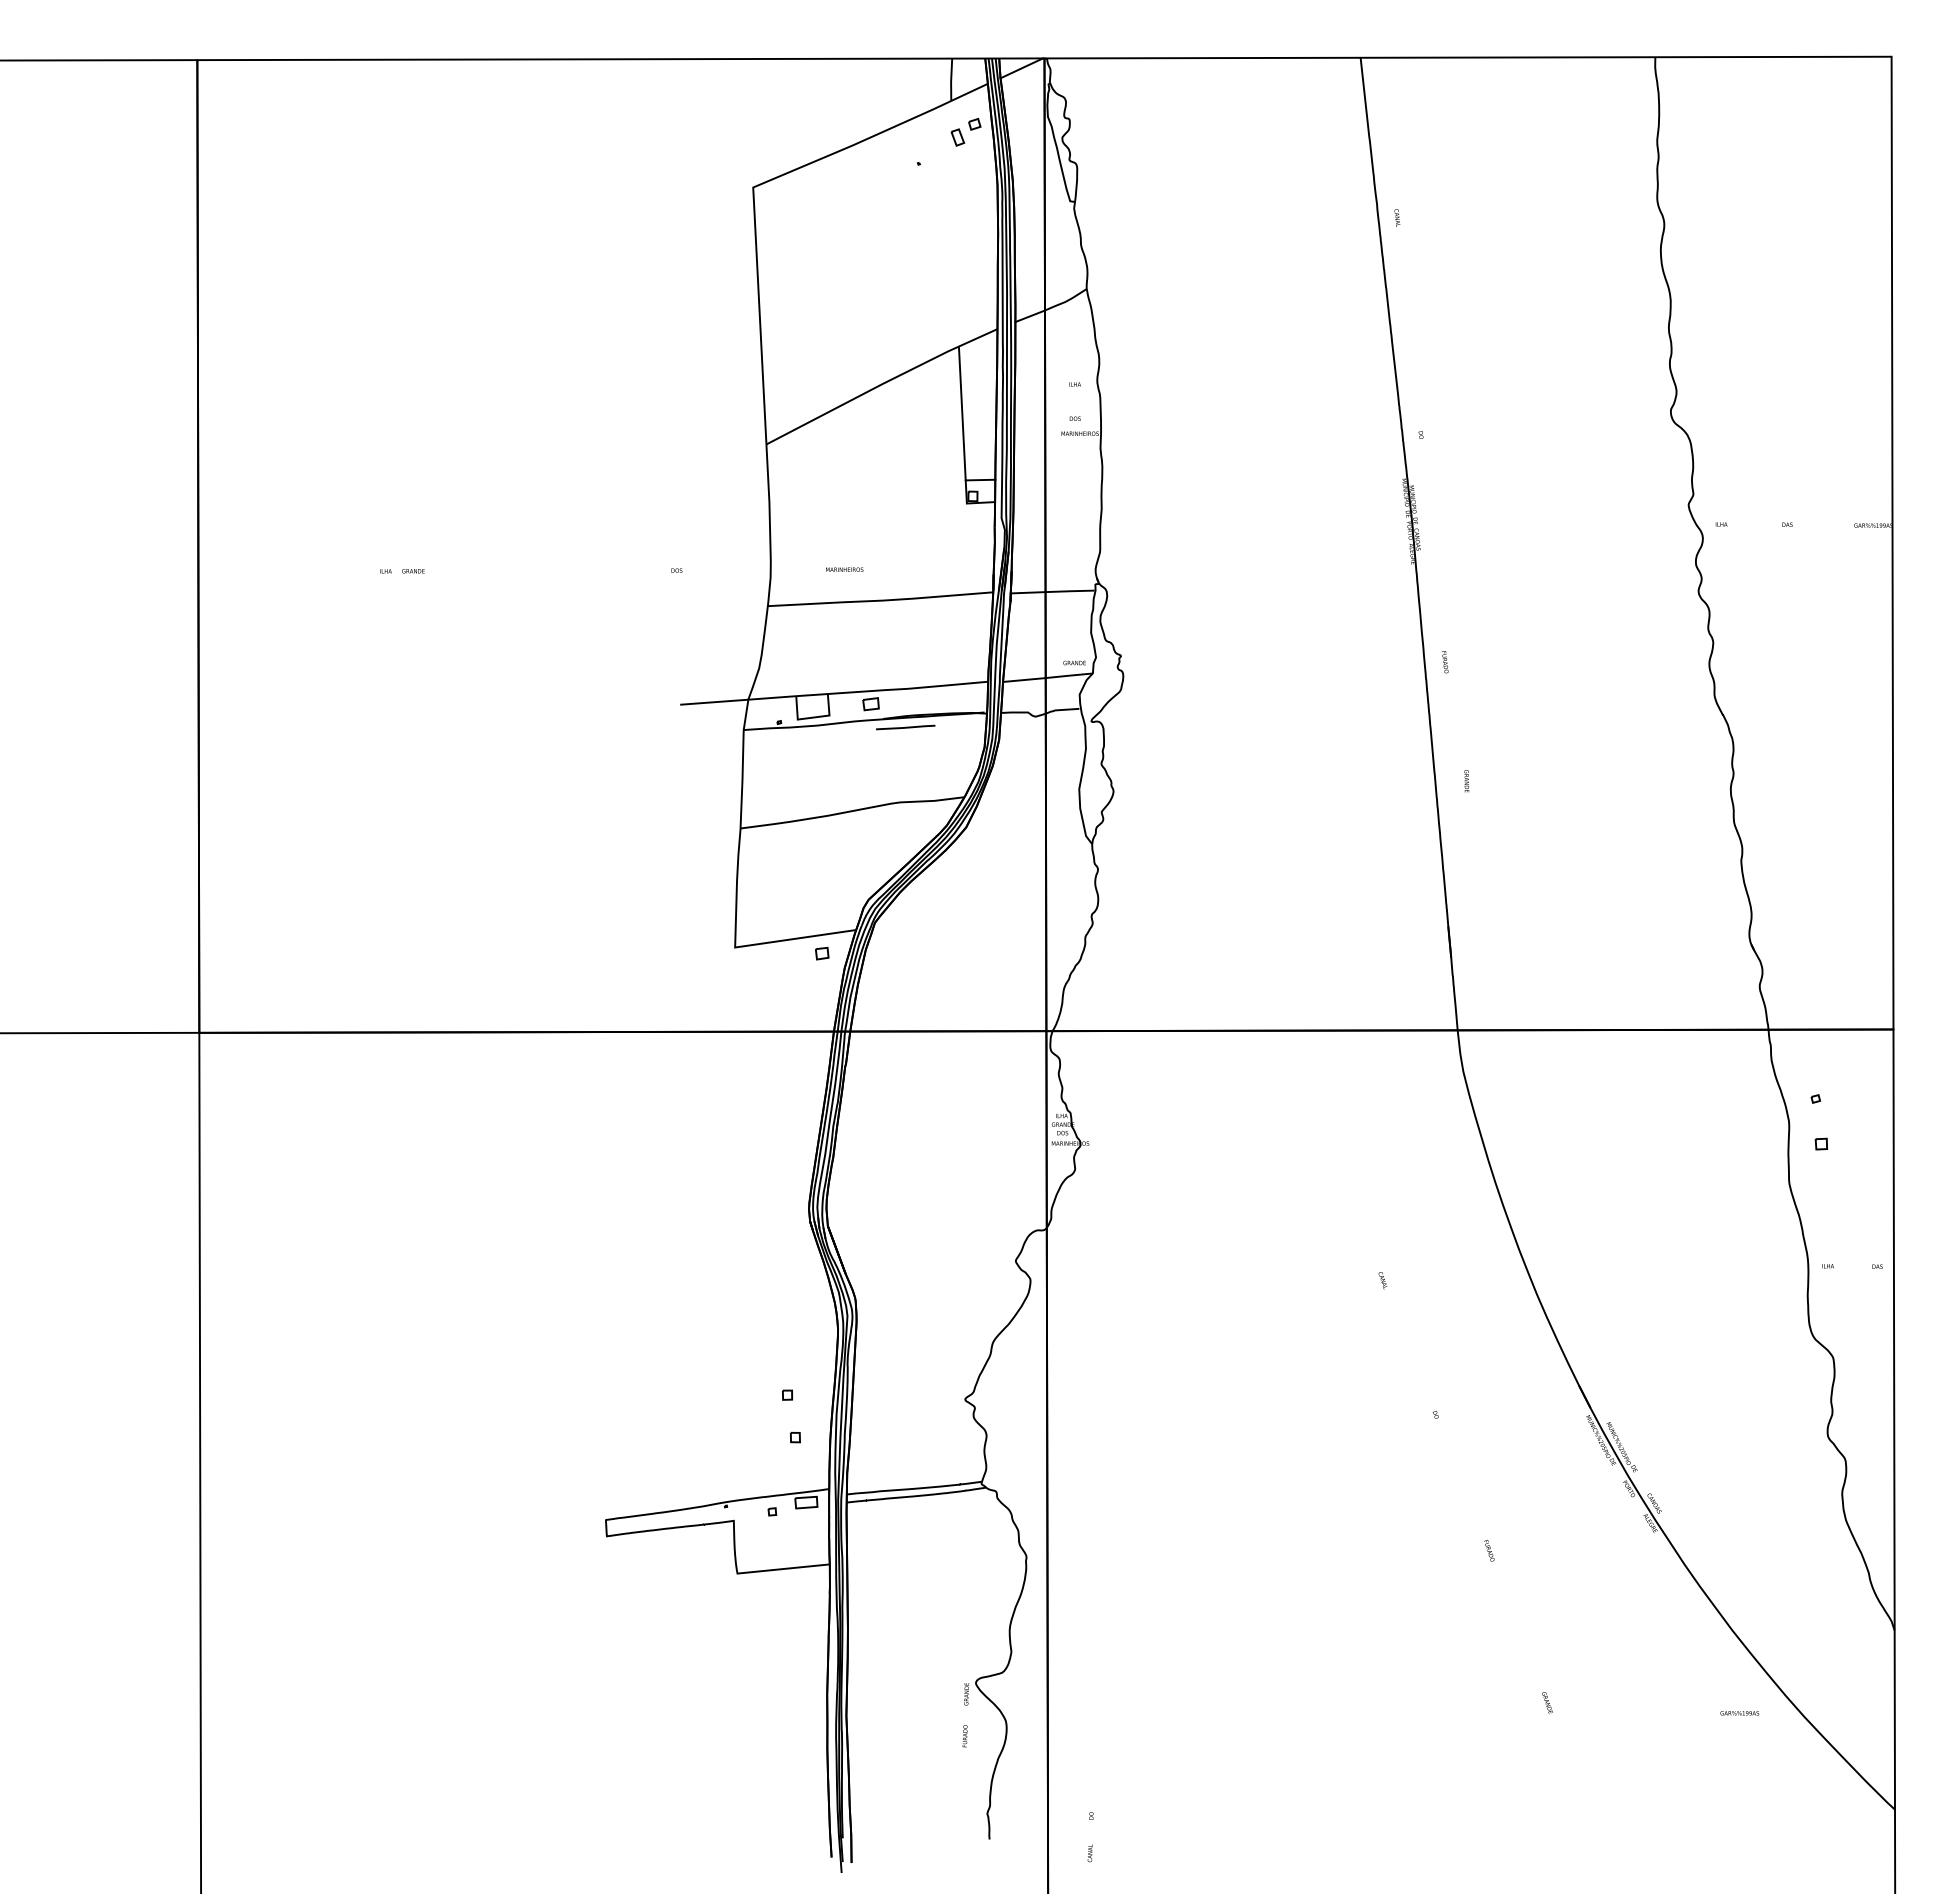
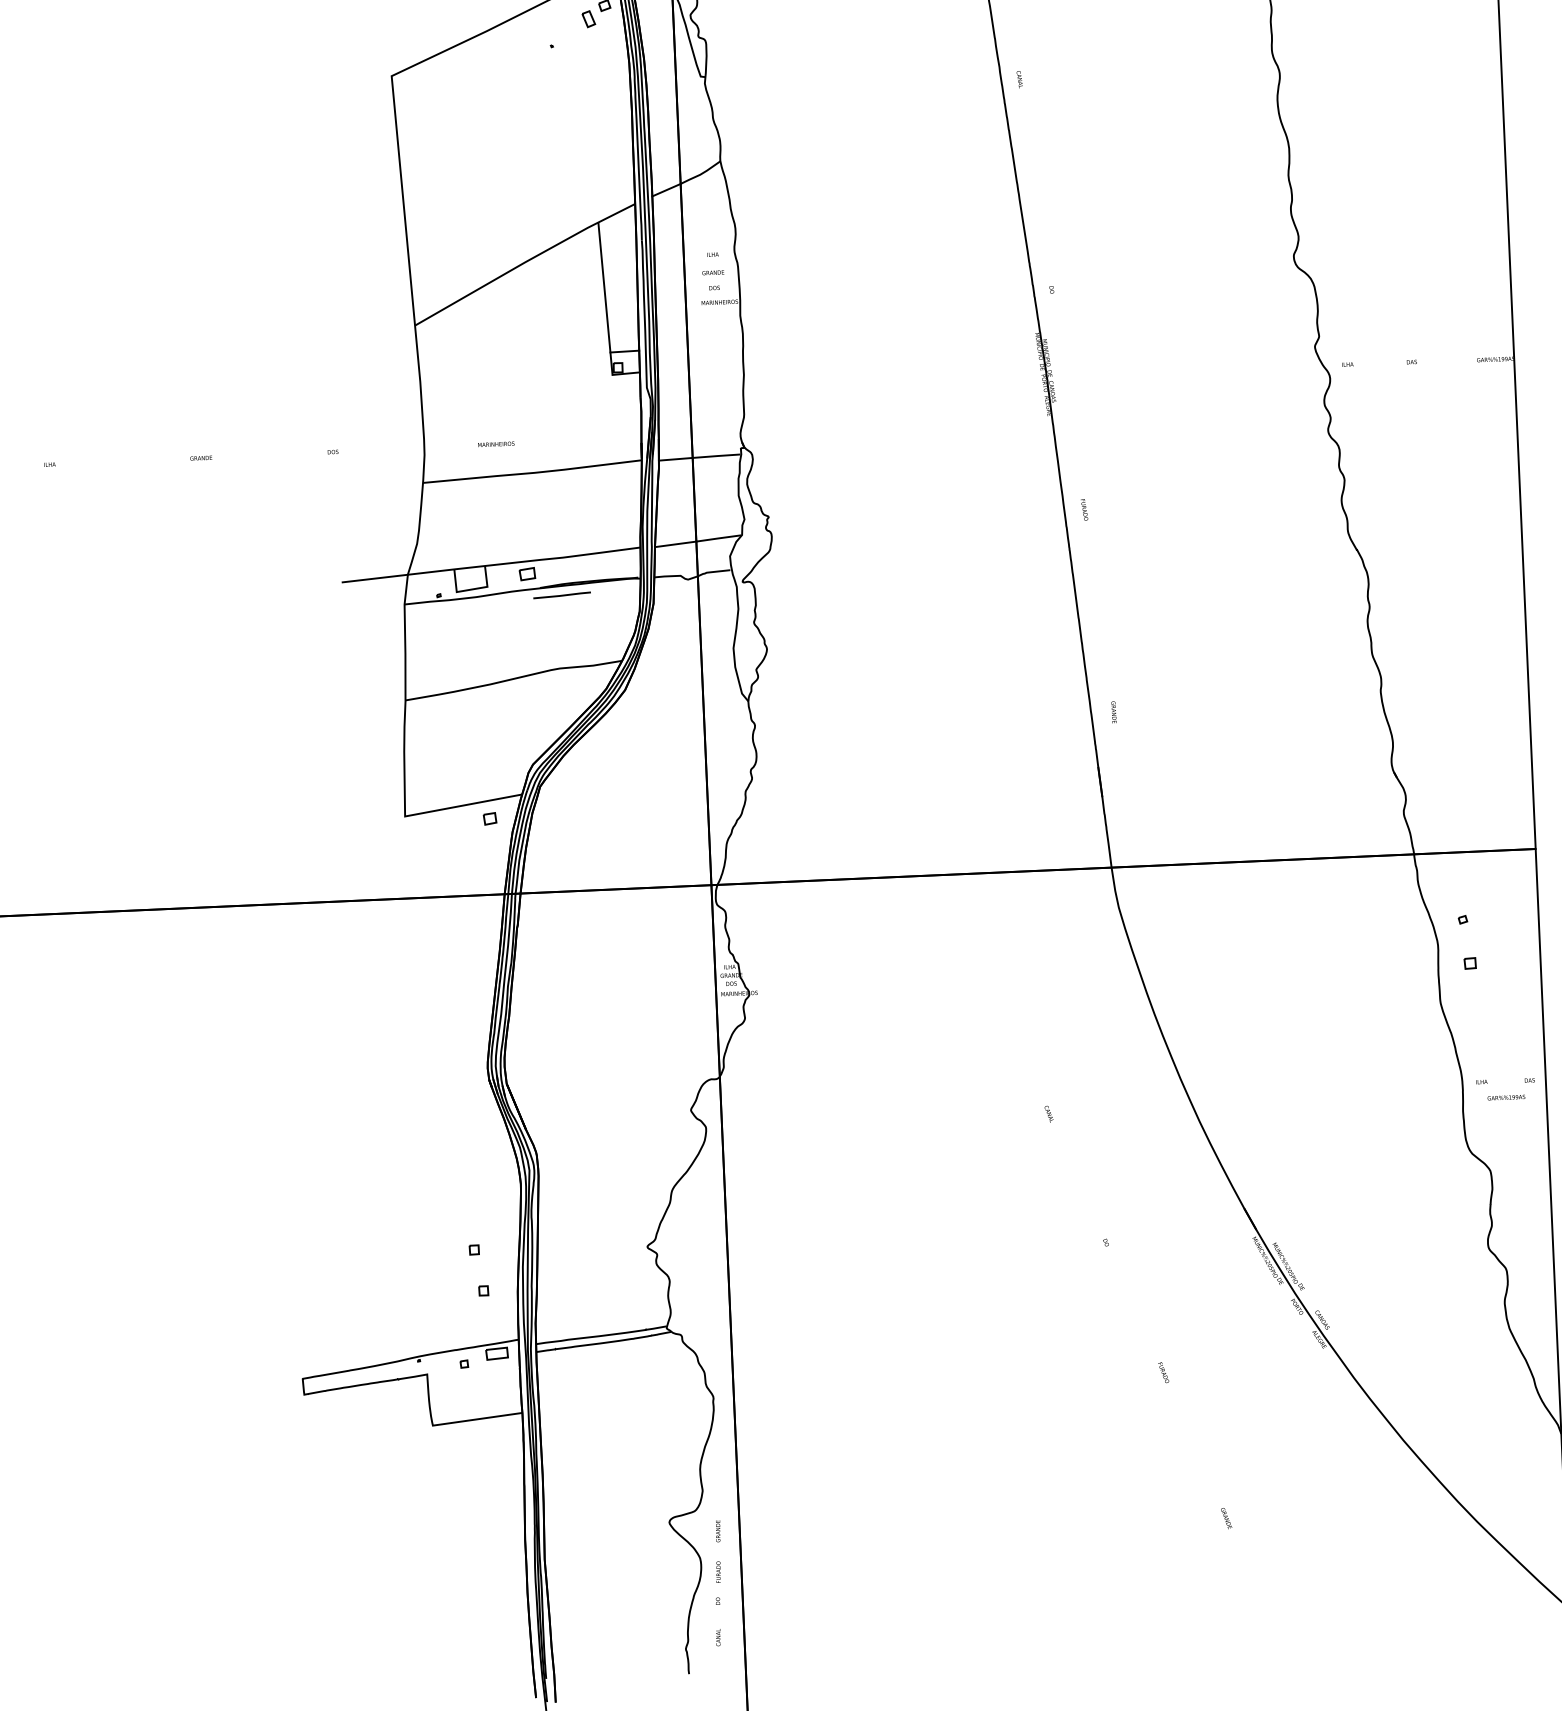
text: (413, 571) -> (201, 458), moved
text: (1074, 662) -> (713, 272), moved
text: (1466, 781) -> (1113, 712), moved
text: (1739, 1713) -> (1506, 1097), moved
text: (965, 1715) -> (718, 1552), moved
text: (1090, 1837) -> (718, 1622), moved

